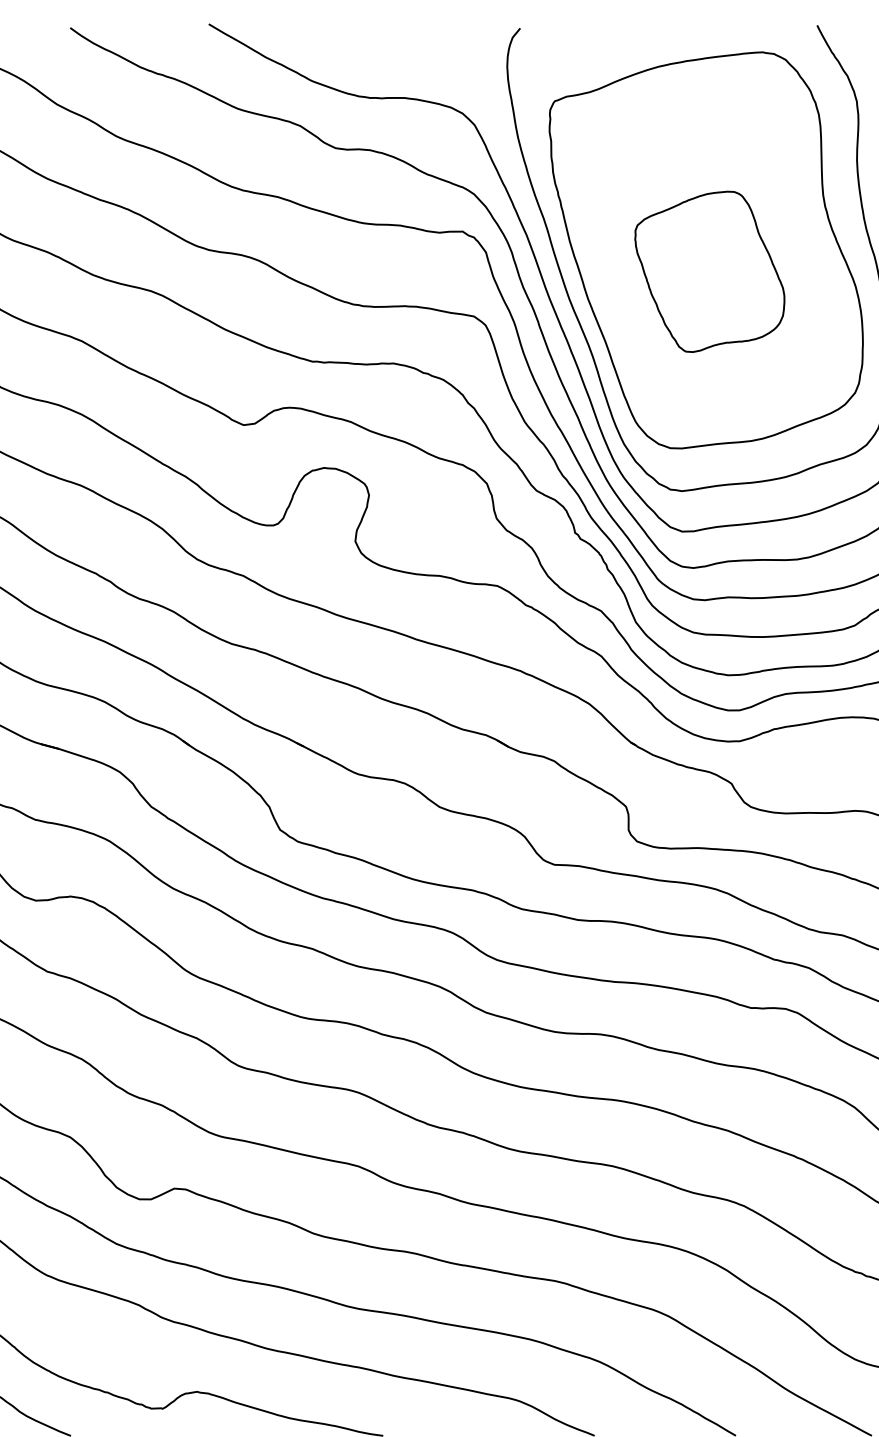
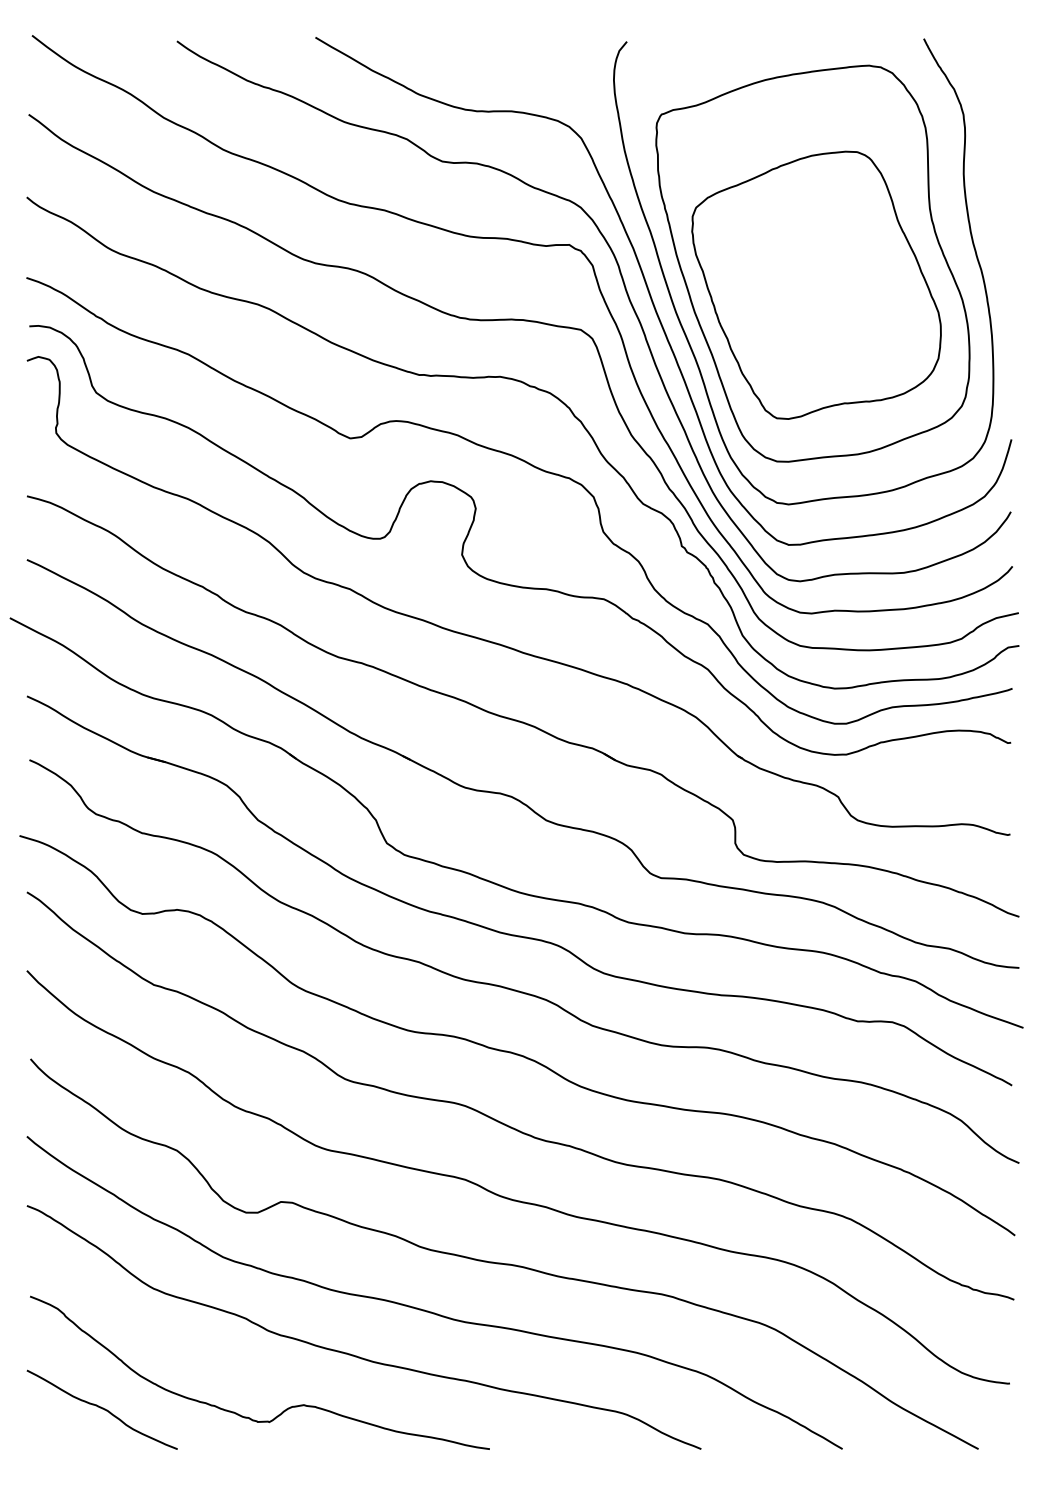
part: (709, 271) -> (816, 284), size x1.67

